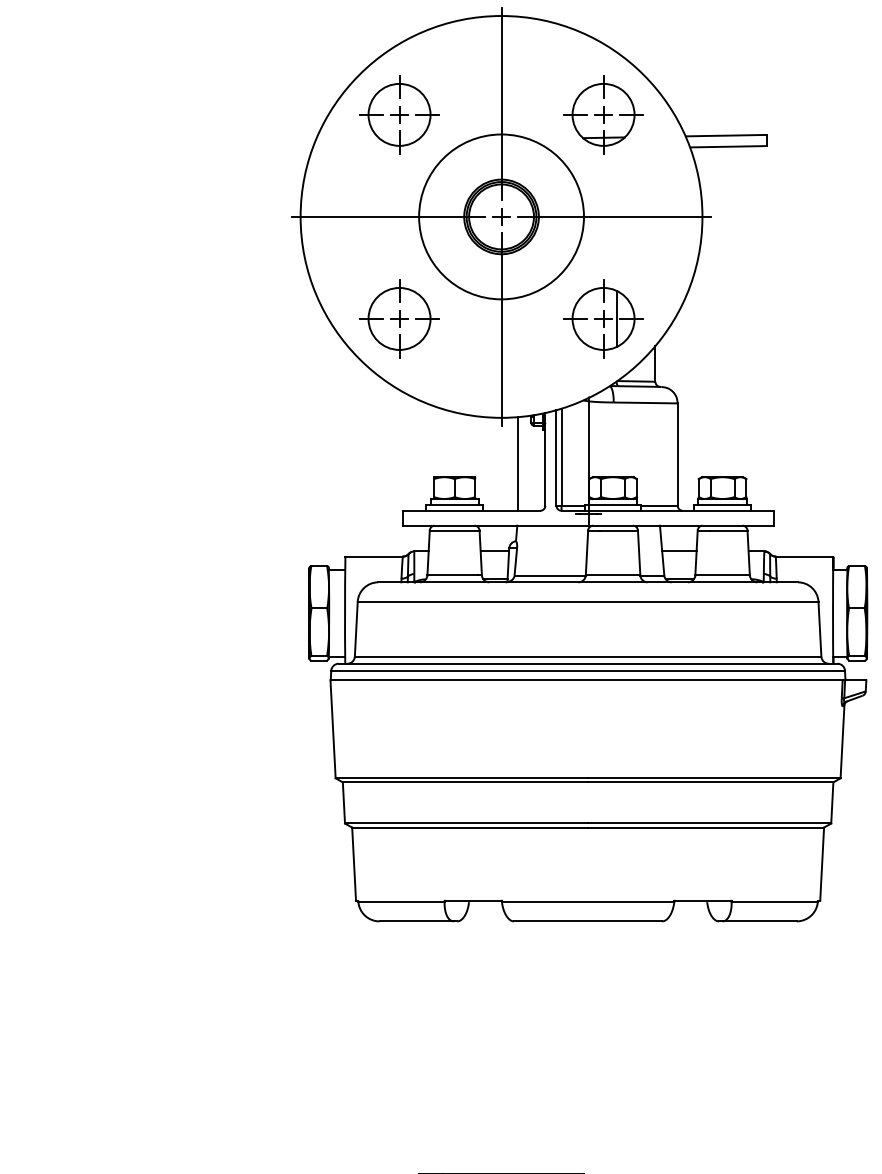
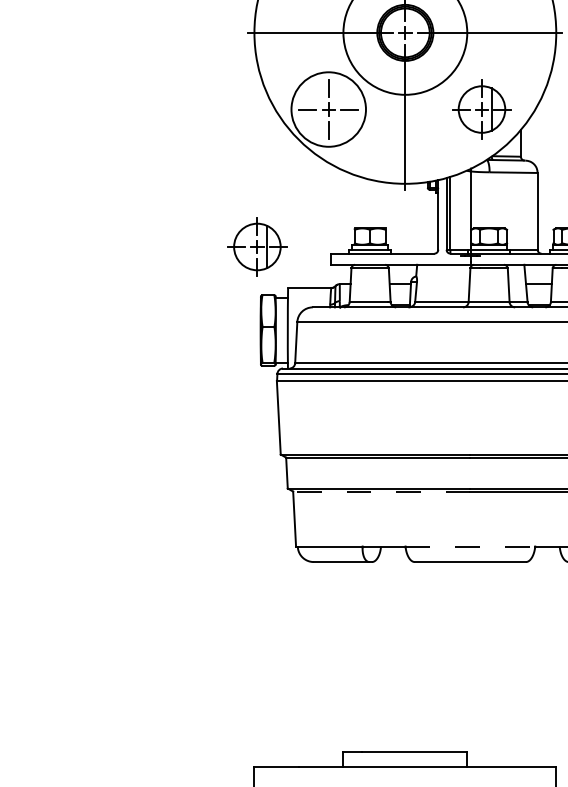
circle: (399, 318) -> (328, 109), size x1.6
line: (517, 463) -> (417, 218), removed
part: (304, 501) -> (257, 246), added
line: (470, 827) -> (382, 491), solid -> dashed
line: (588, 901) -> (470, 547), solid -> dashed

